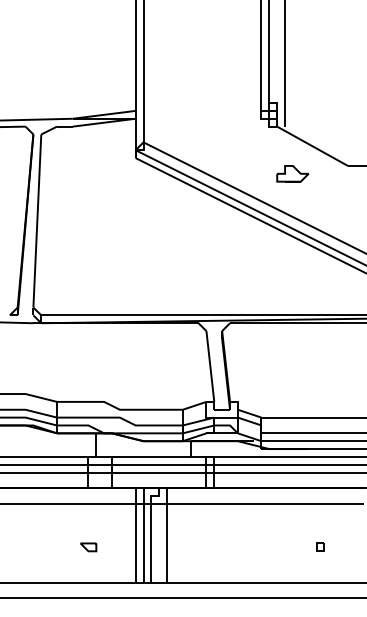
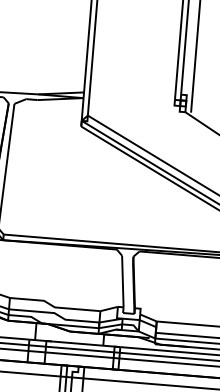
part: (292, 173) -> (193, 146), removed

